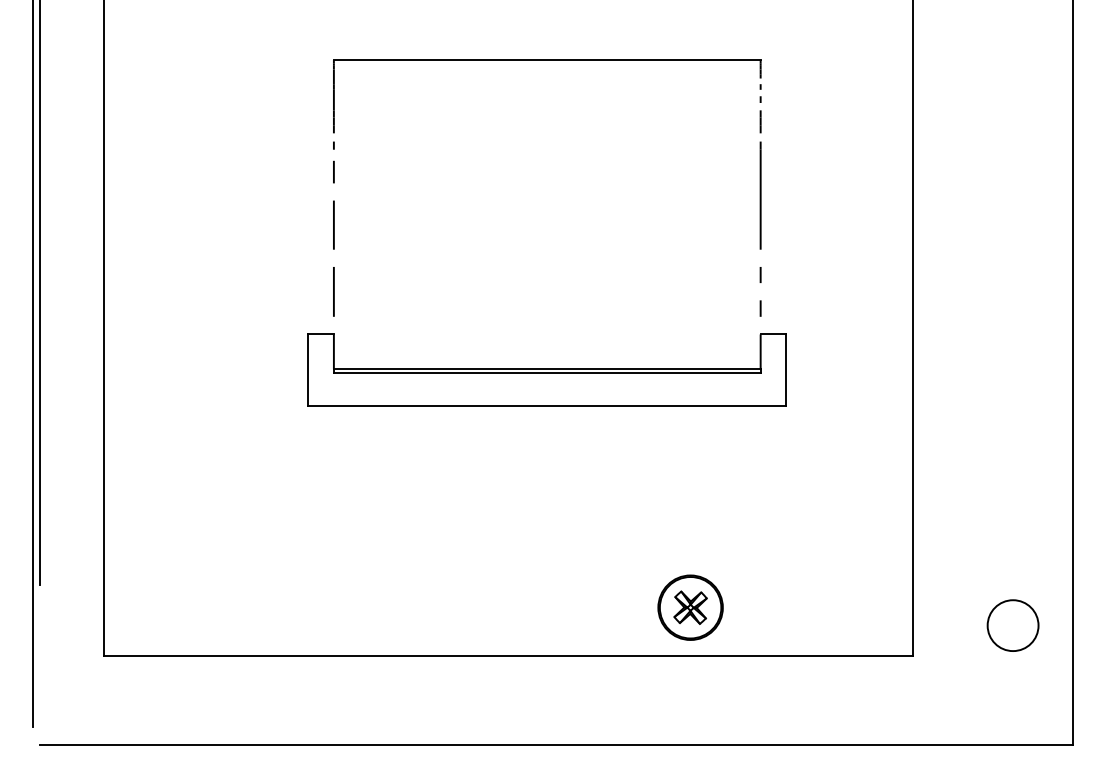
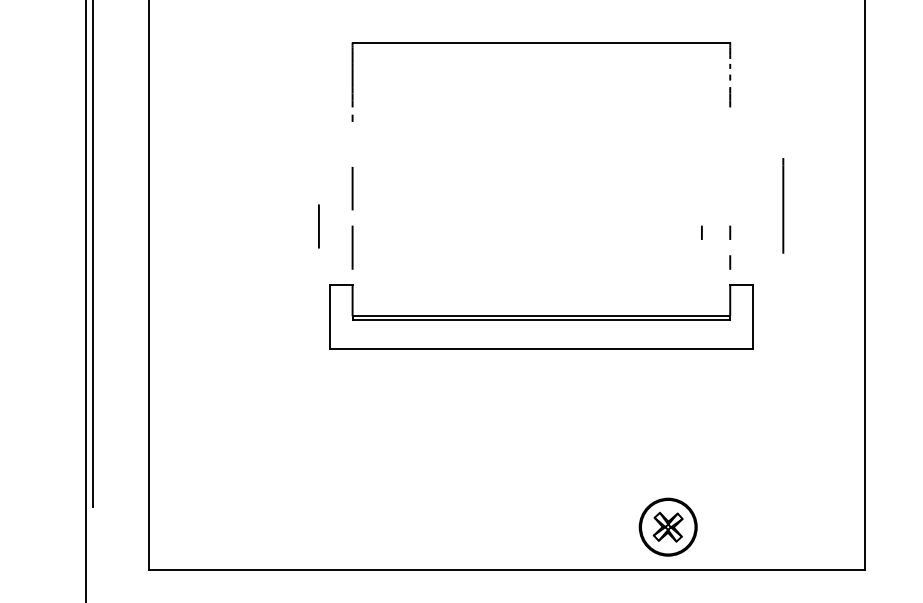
line: (333, 171) -> (352, 141), removed
line: (760, 195) -> (783, 205), moved
line: (295, 267) -> (318, 226), added
line: (728, 274) -> (701, 232), added

